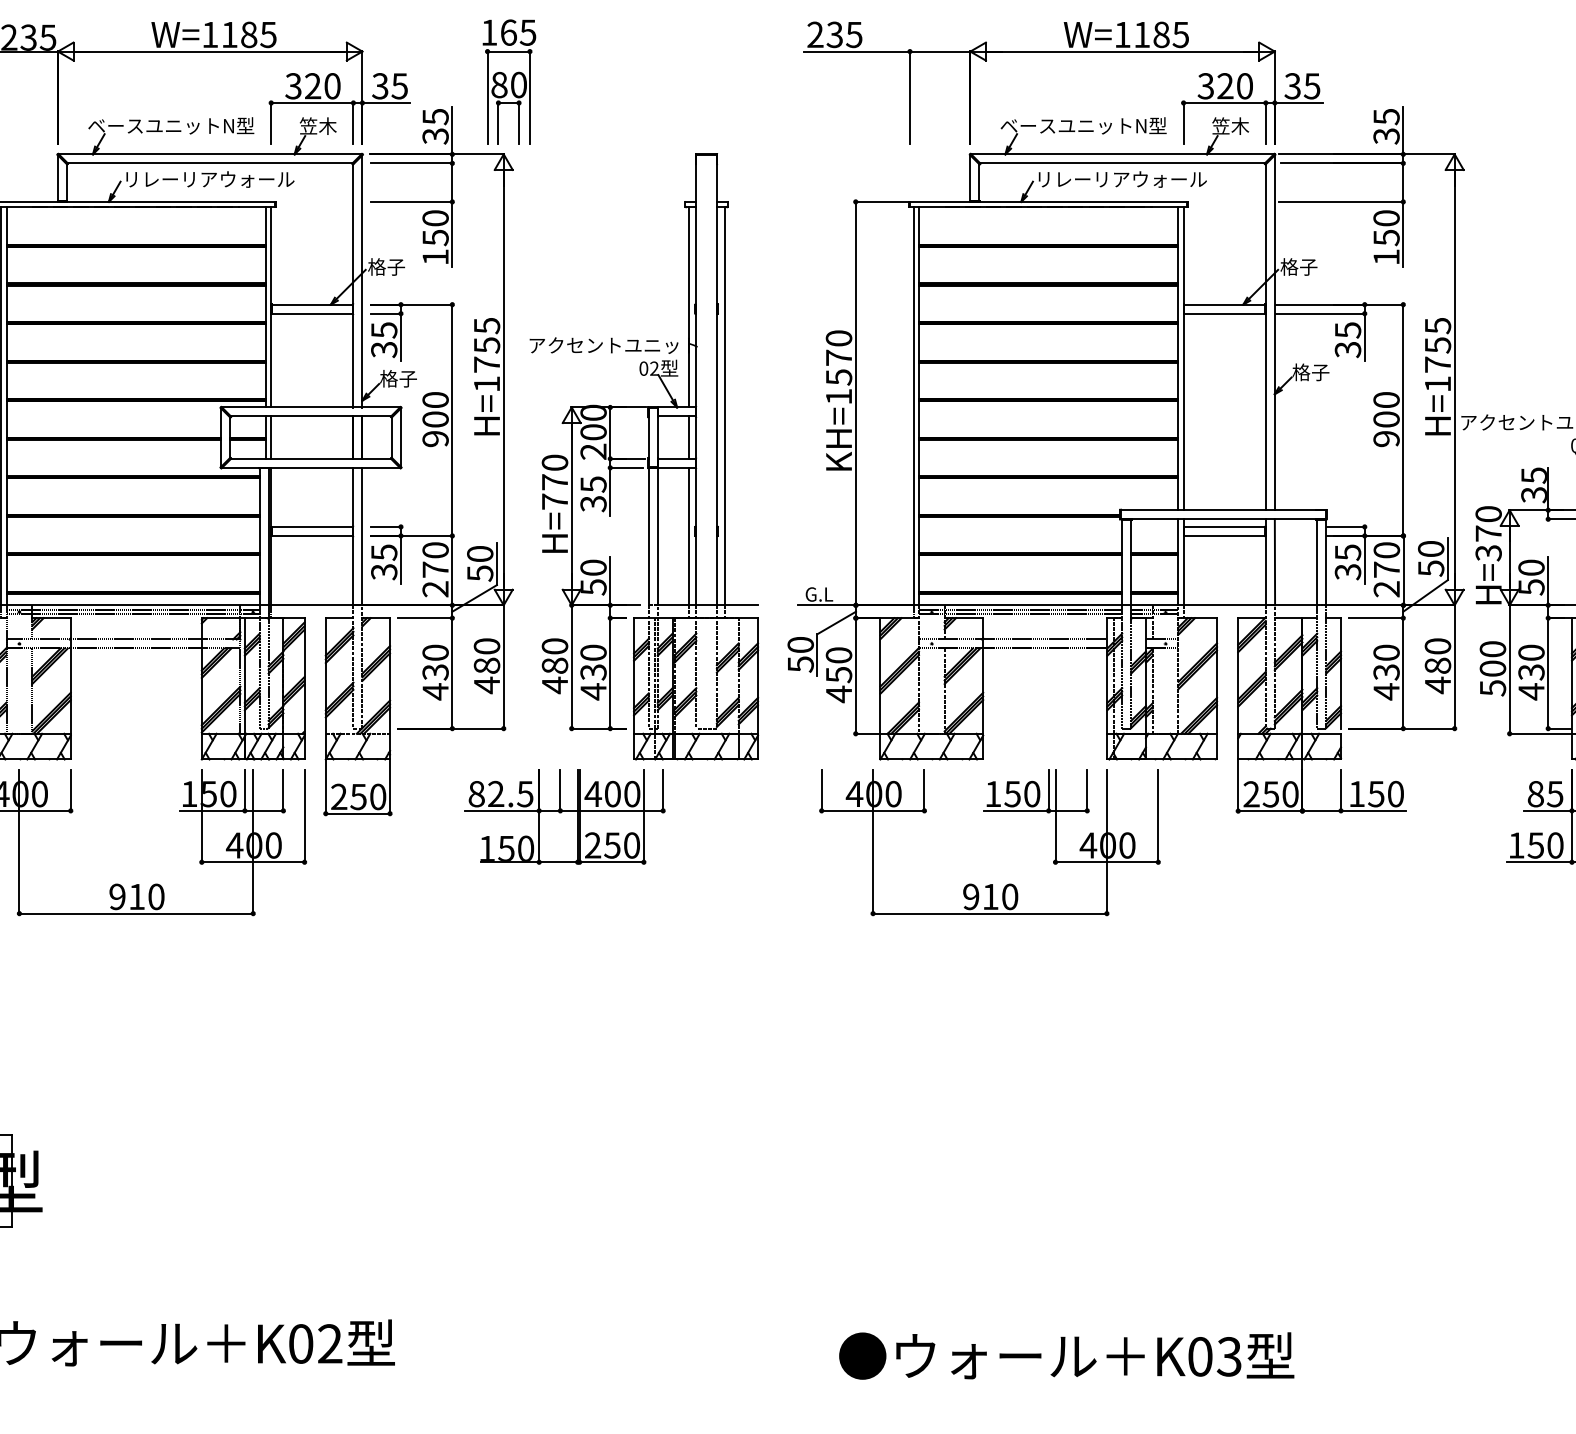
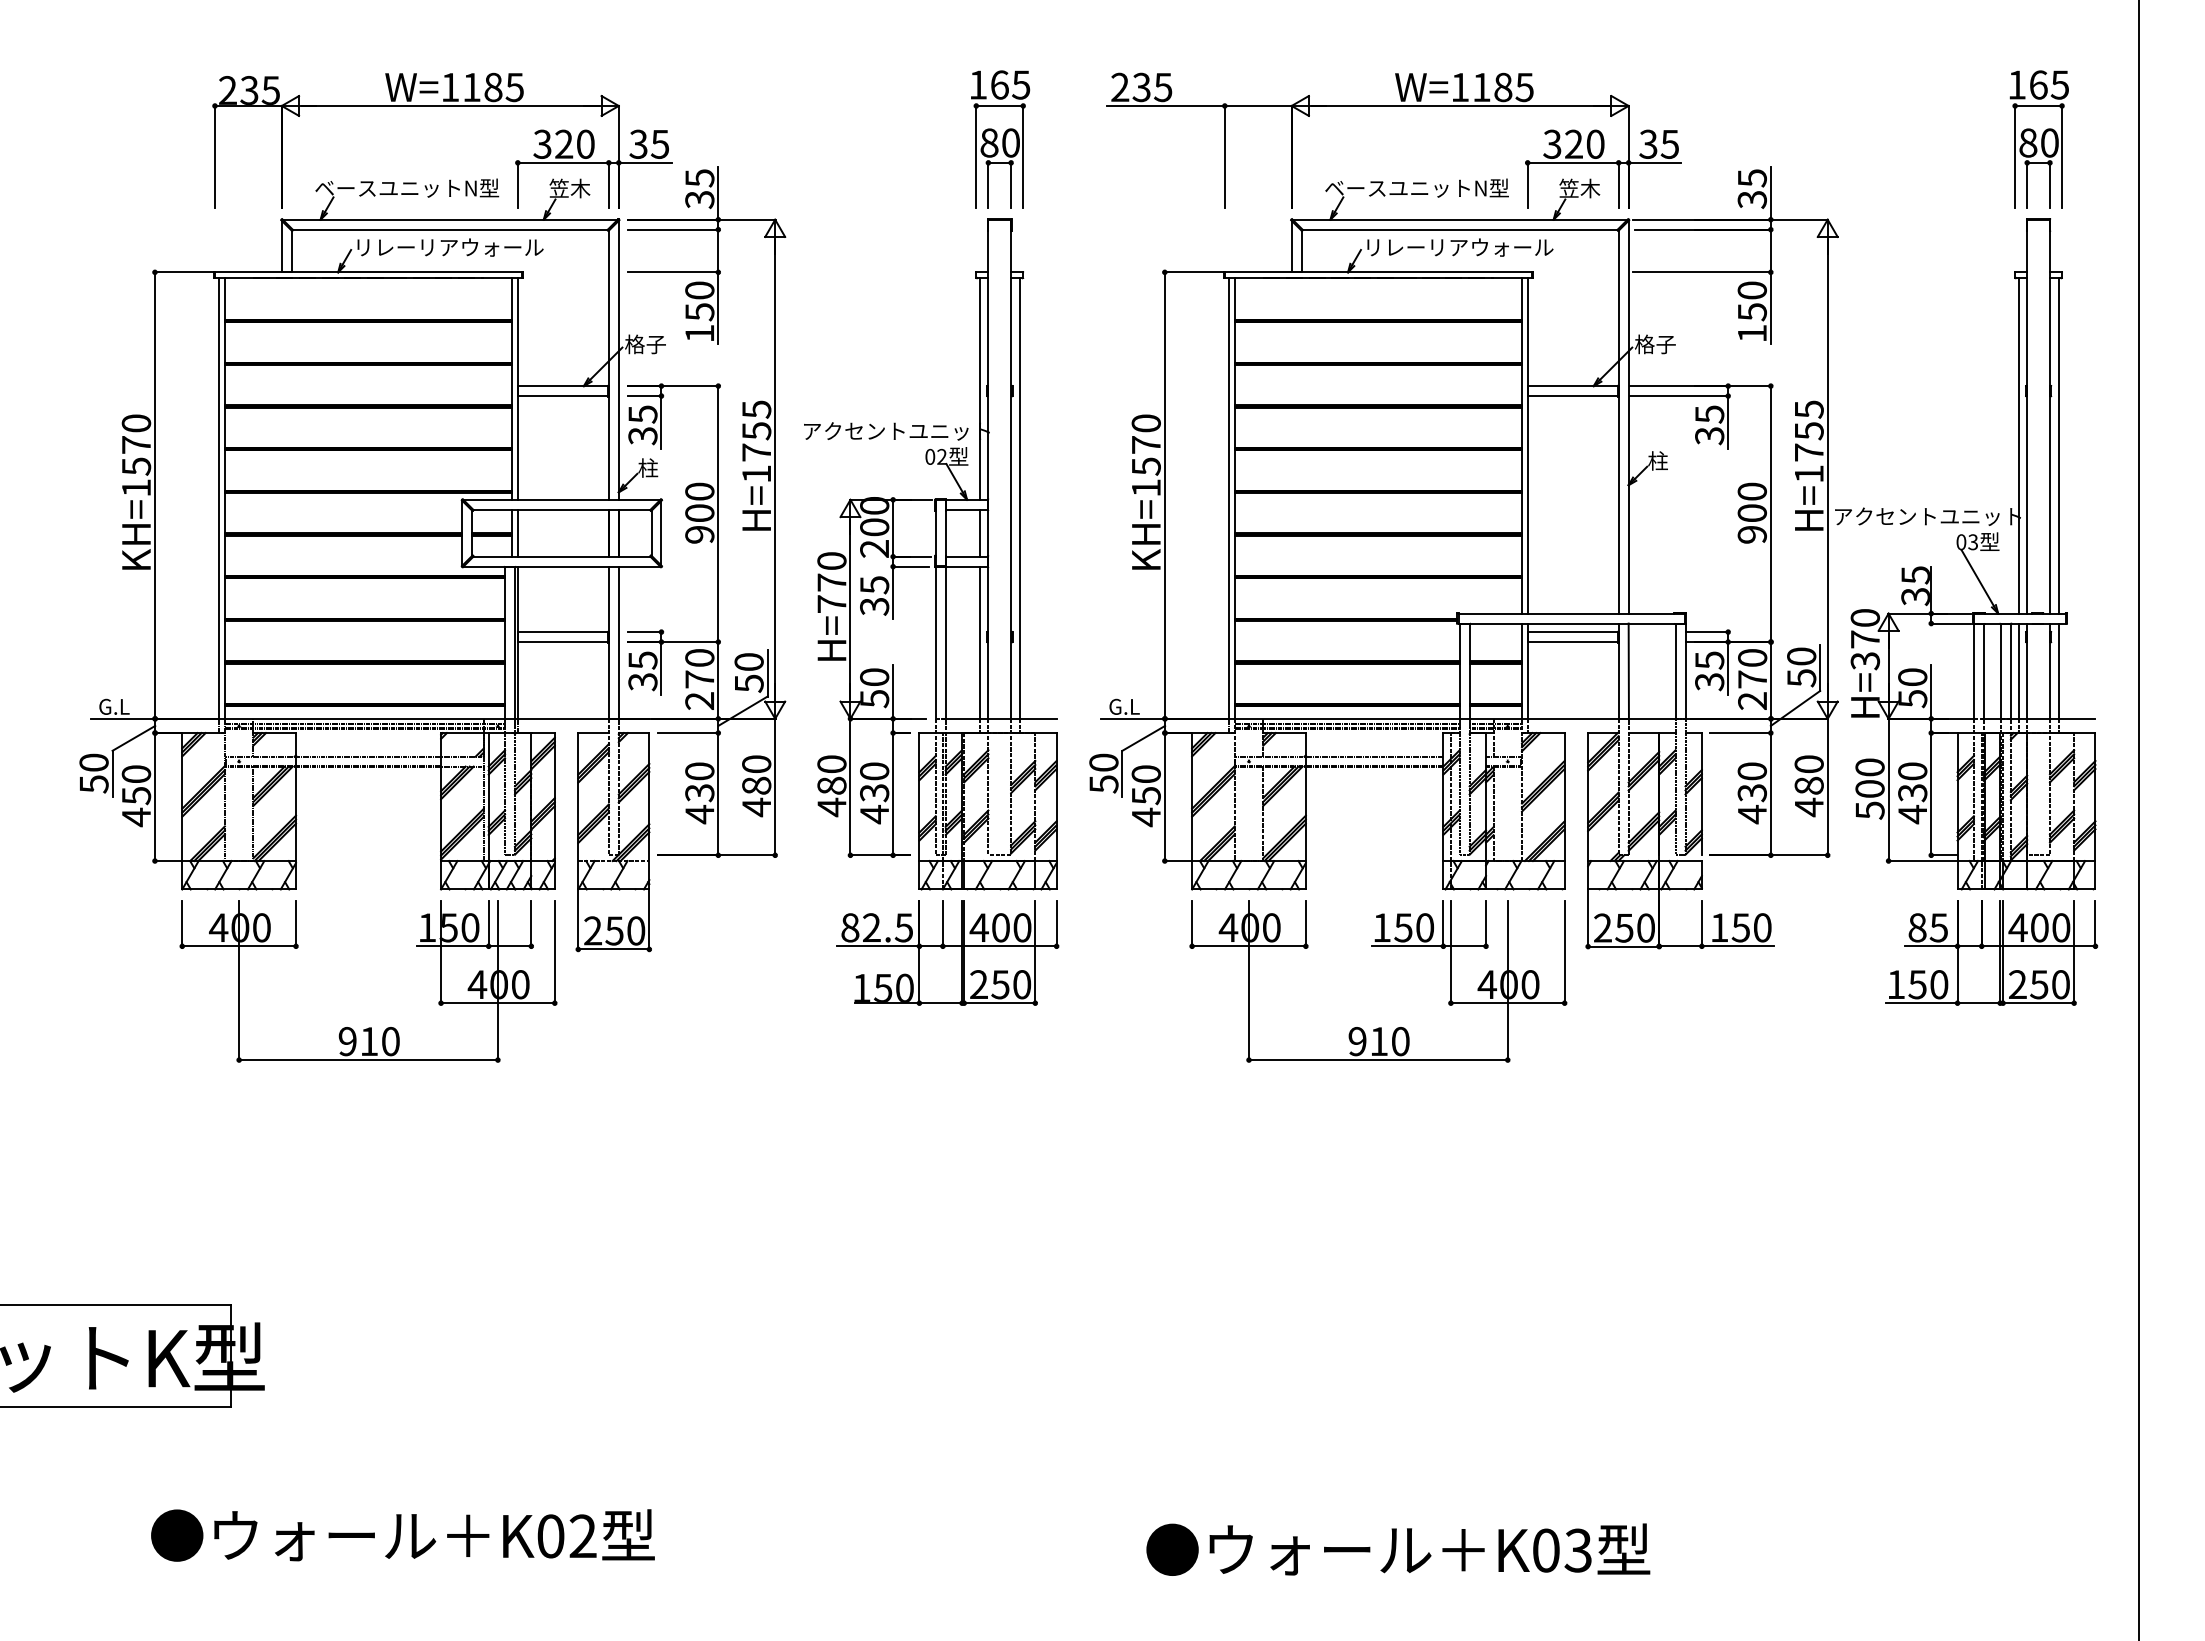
part: (509, 81) -> (1000, 139), moved
text: (1311, 371) -> (1669, 460), 格子 -> 柱
text: (399, 378) -> (659, 467), 格子 -> 柱
part: (990, 811) -> (1378, 946), moved
part: (564, 816) -> (947, 952), moved

